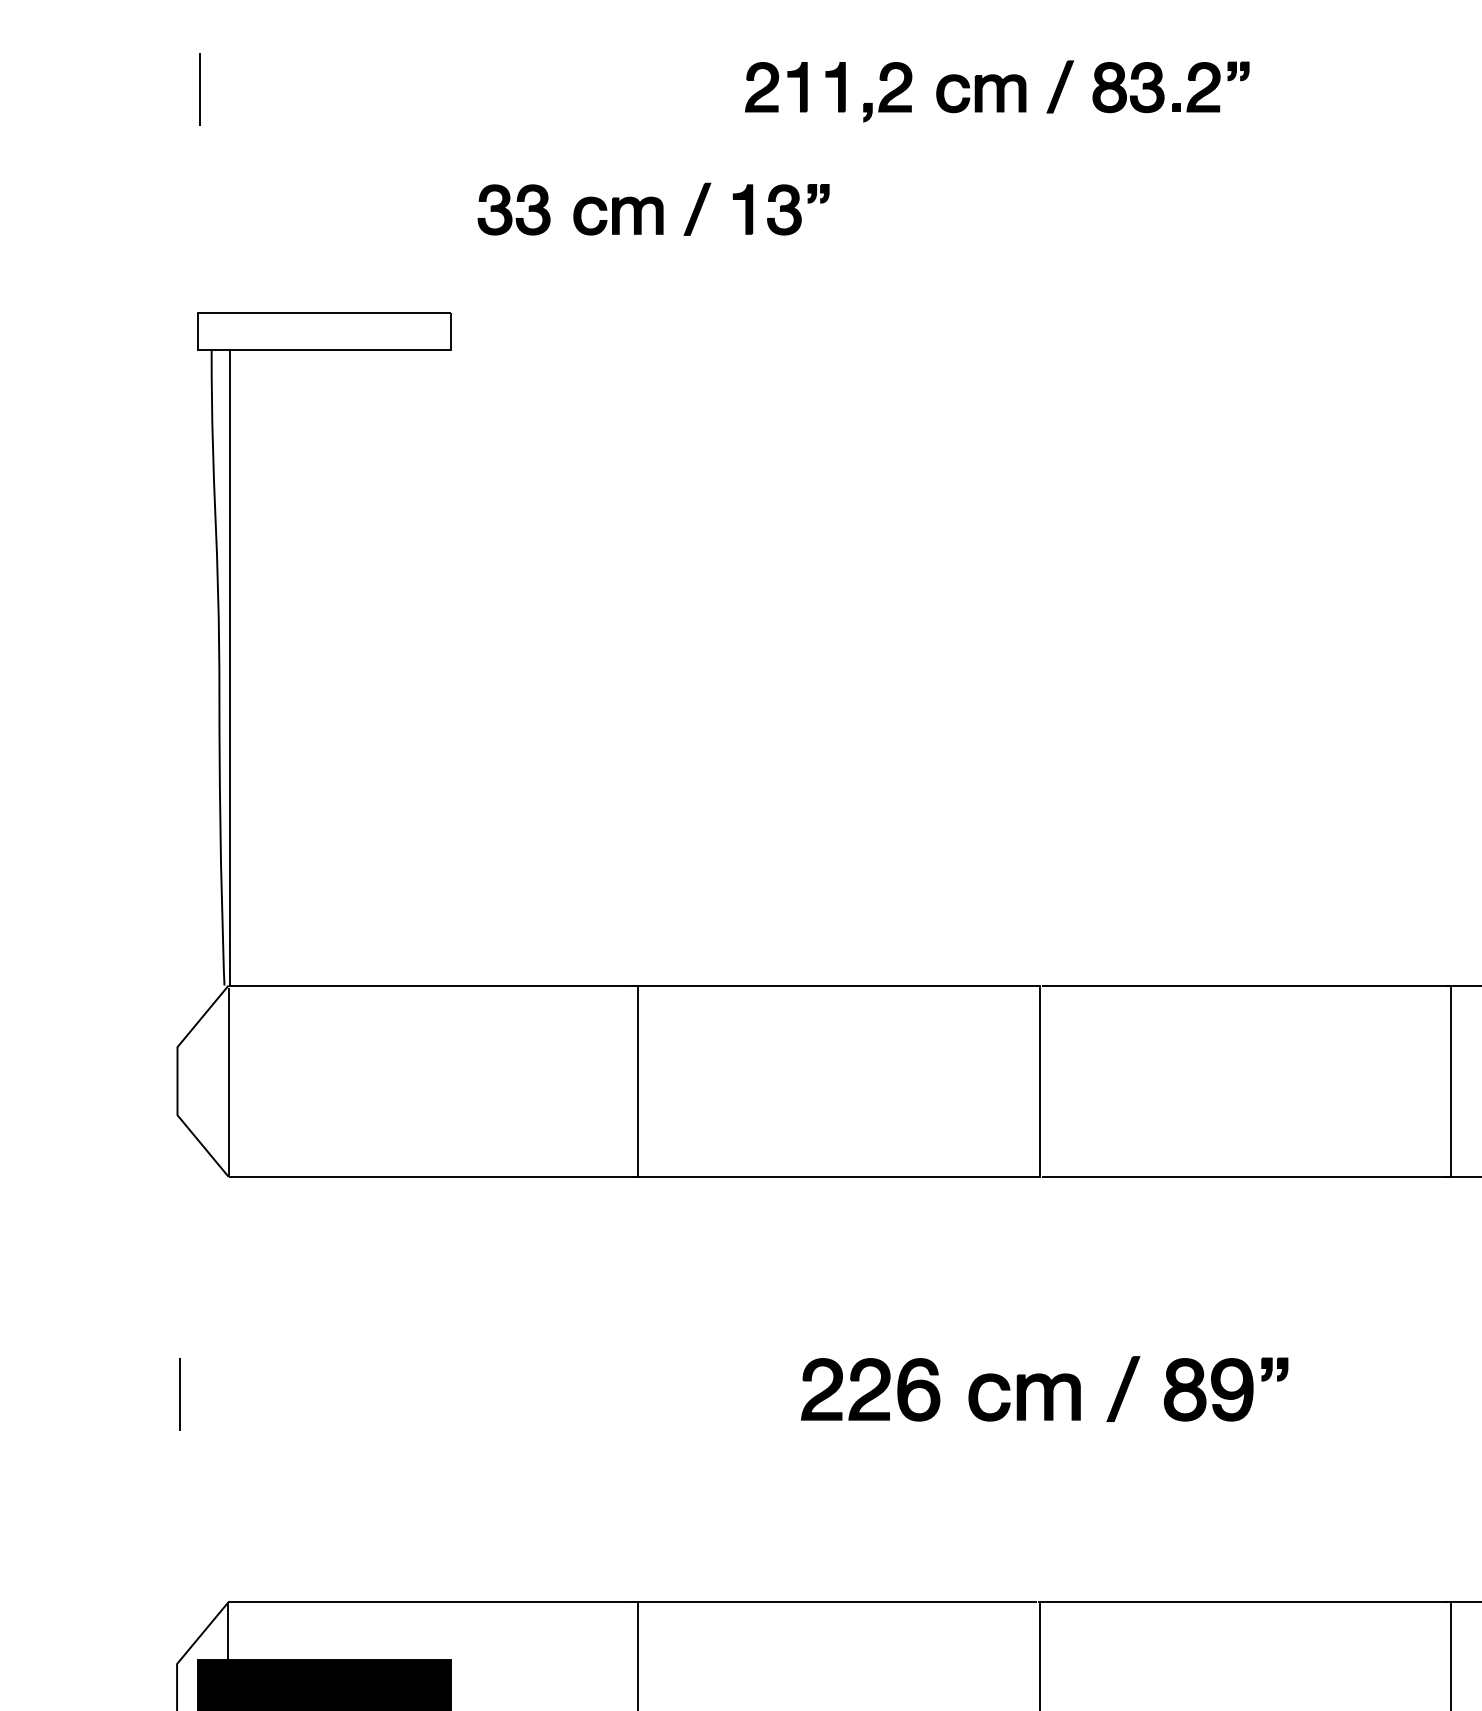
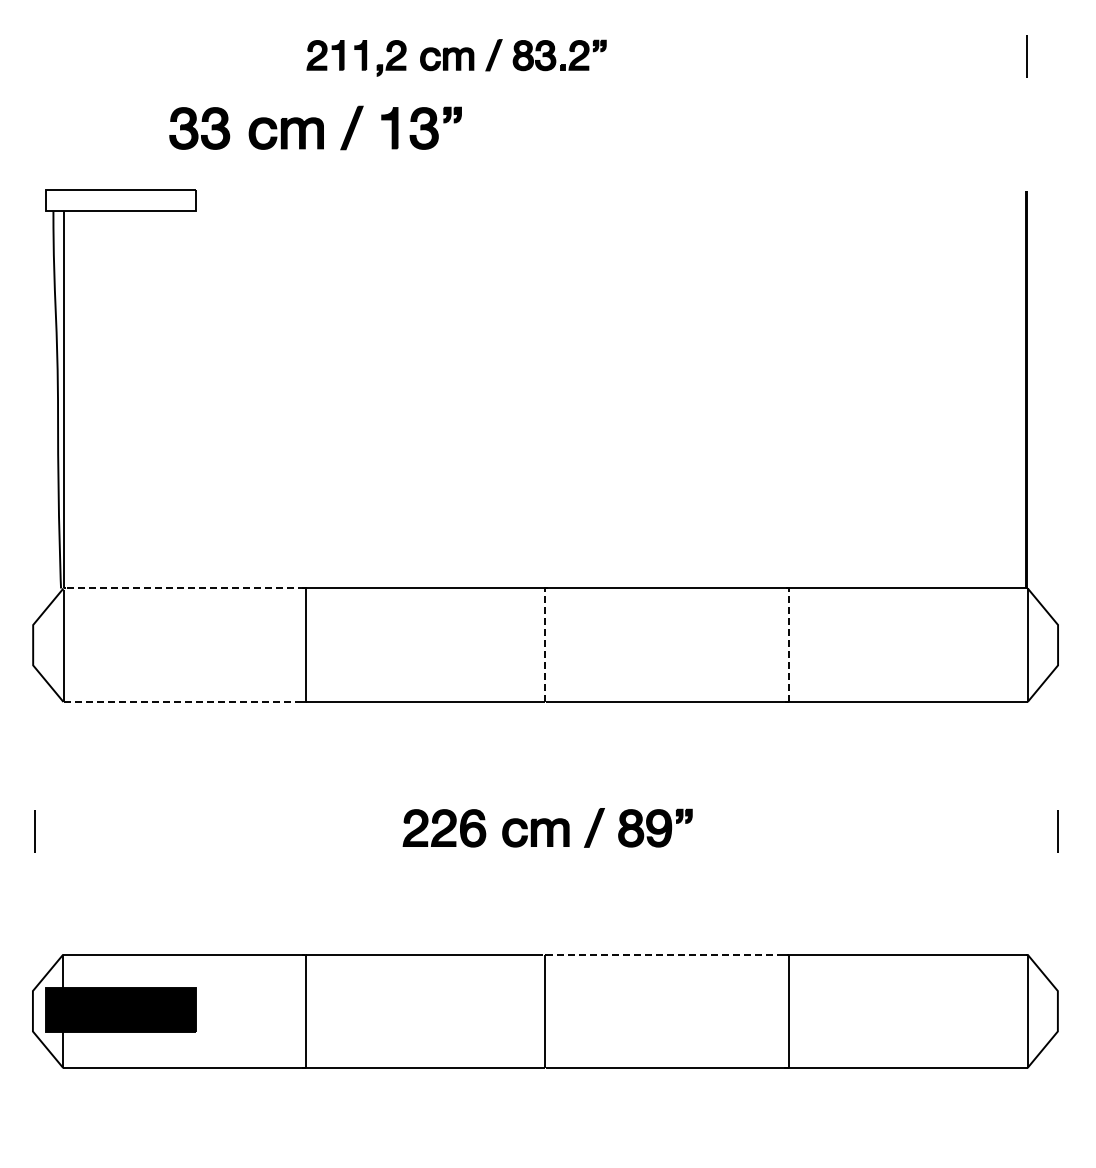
line: (198, 89) -> (45, 56), removed
part: (997, 90) -> (456, 57), moved
part: (653, 208) -> (315, 127), size x1.4
line: (432, 985) -> (184, 588), solid -> dashed
line: (1040, 1081) -> (545, 645), solid -> dashed
line: (1452, 1081) -> (789, 645), solid -> dashed
line: (434, 1176) -> (185, 701), solid -> dashed
line: (1244, 1602) -> (666, 954), solid -> dashed

